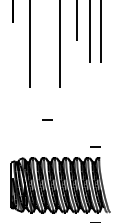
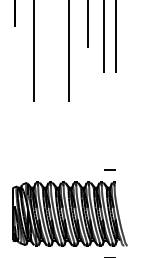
line: (47, 119) -> (54, 138), removed

